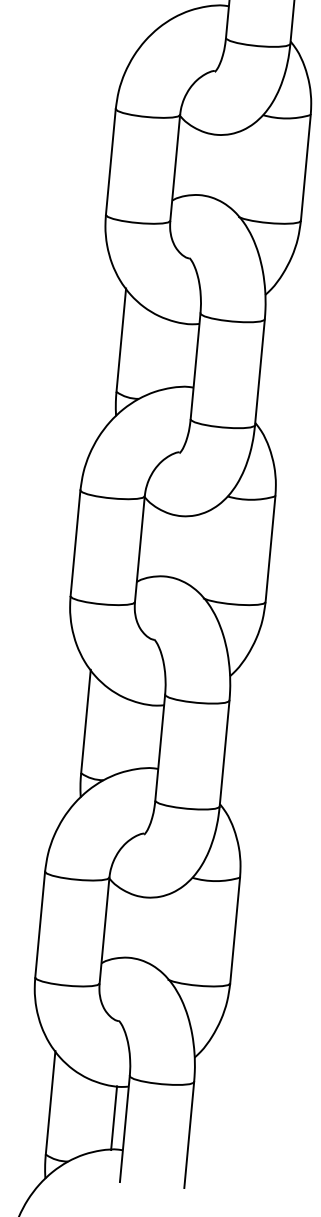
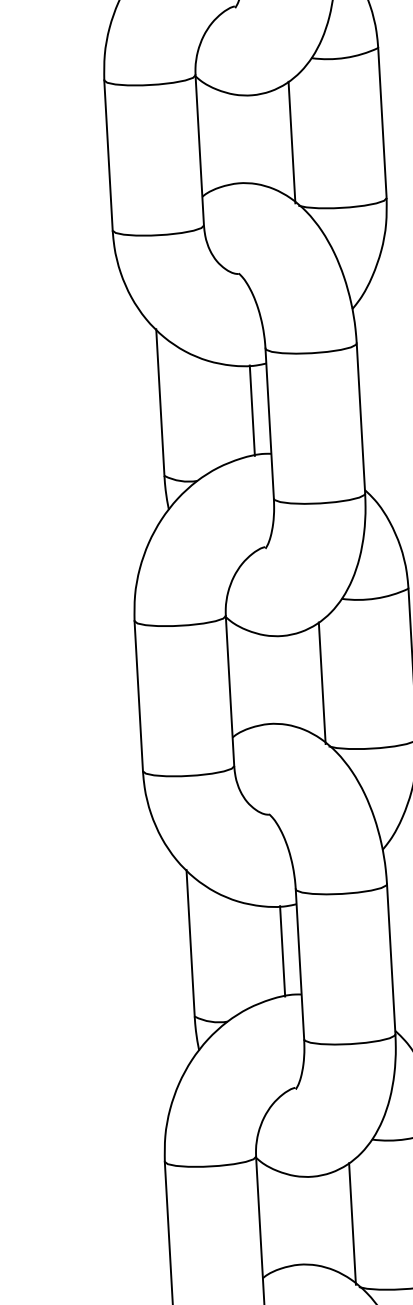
line: (240, 171) -> (291, 141), added
line: (184, 355) -> (251, 410), added
line: (205, 553) -> (322, 683), added
line: (149, 736) -> (282, 950), added
line: (169, 934) -> (351, 1223), added

